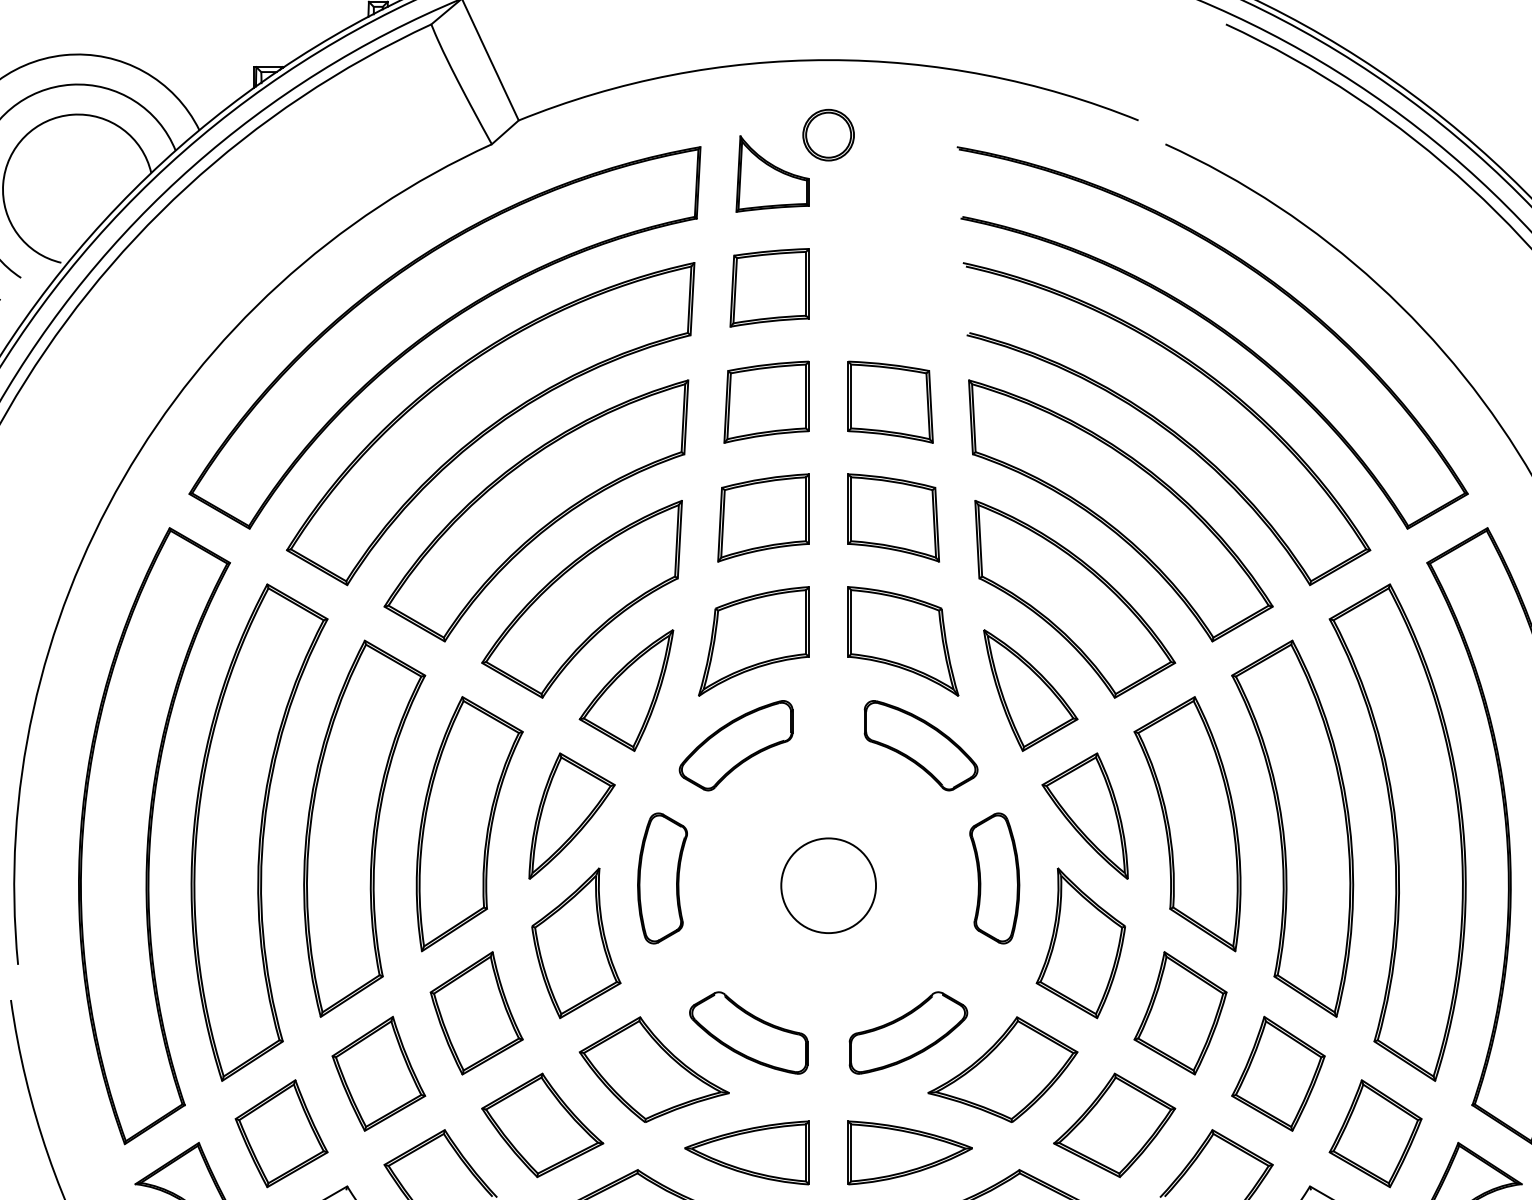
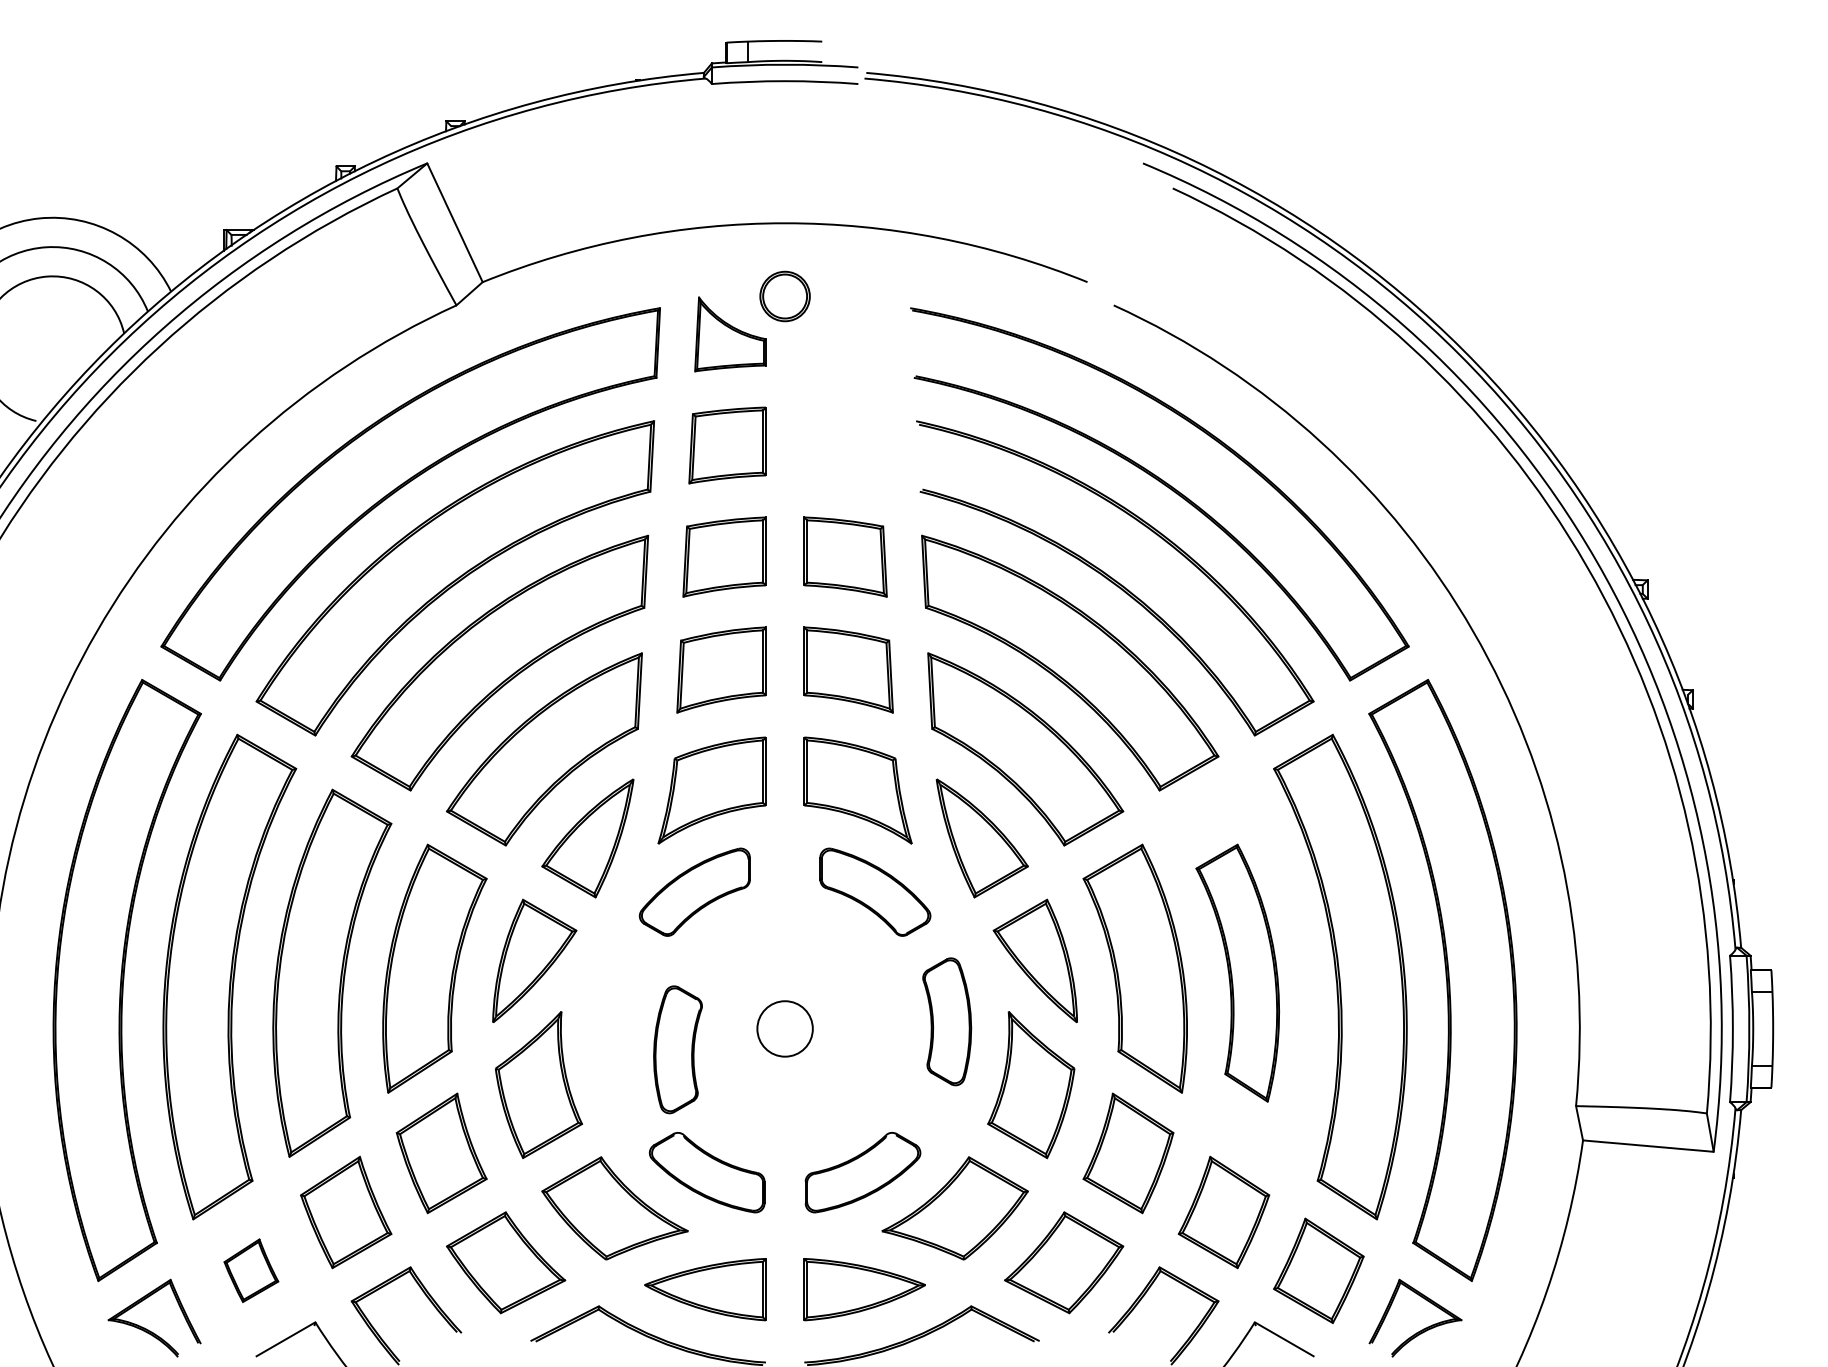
part: (1292, 827) -> (1237, 972), size x0.7
part: (662, 878) -> (677, 1049), moved
circle: (828, 885) -> (784, 1028), size x0.6
part: (281, 1133) -> (251, 1270), size x0.6

